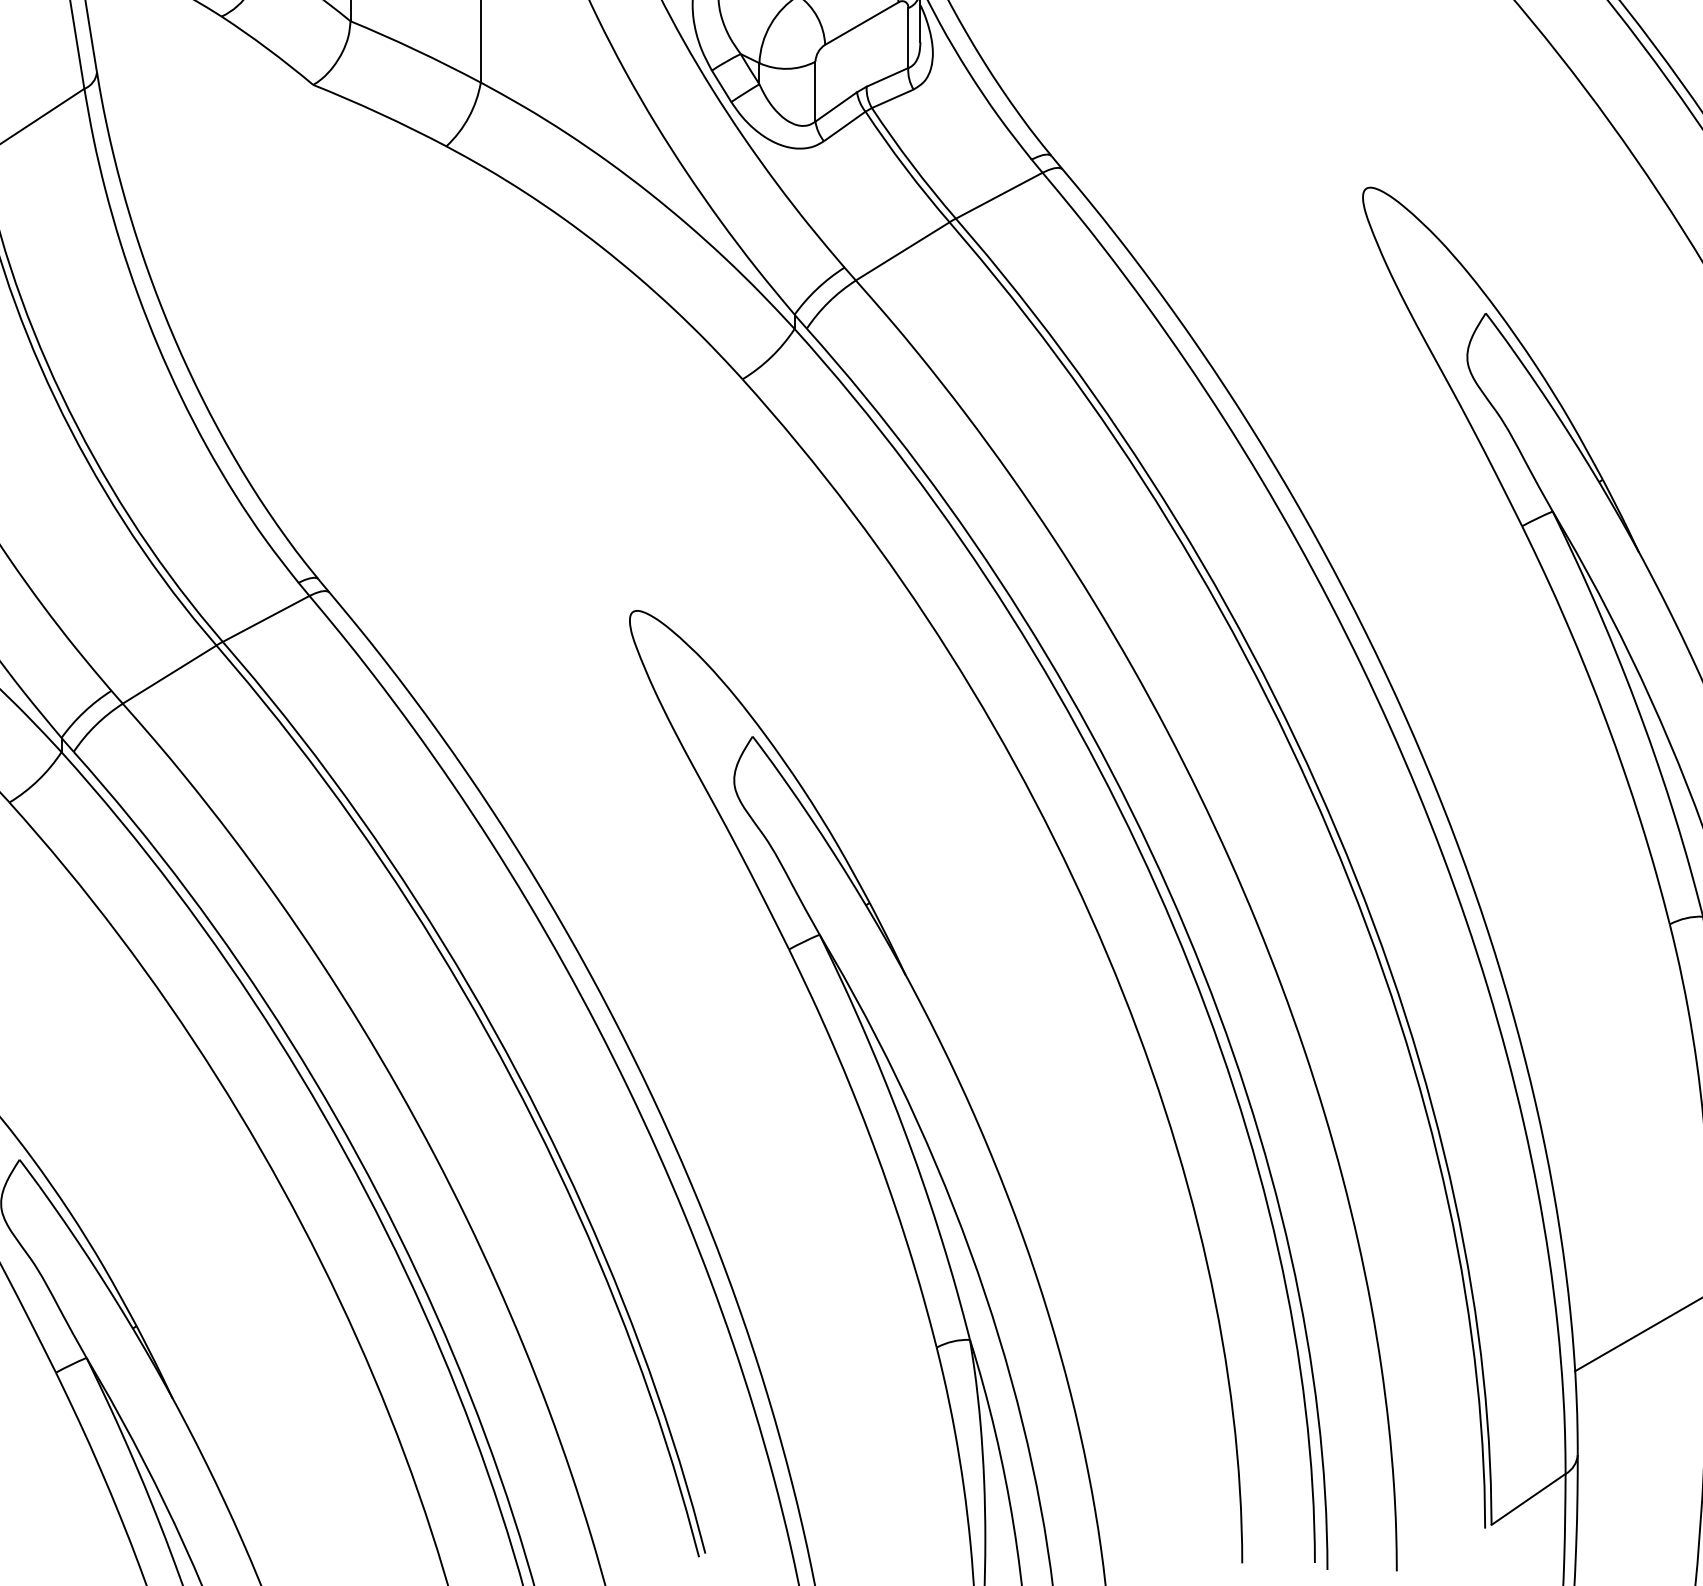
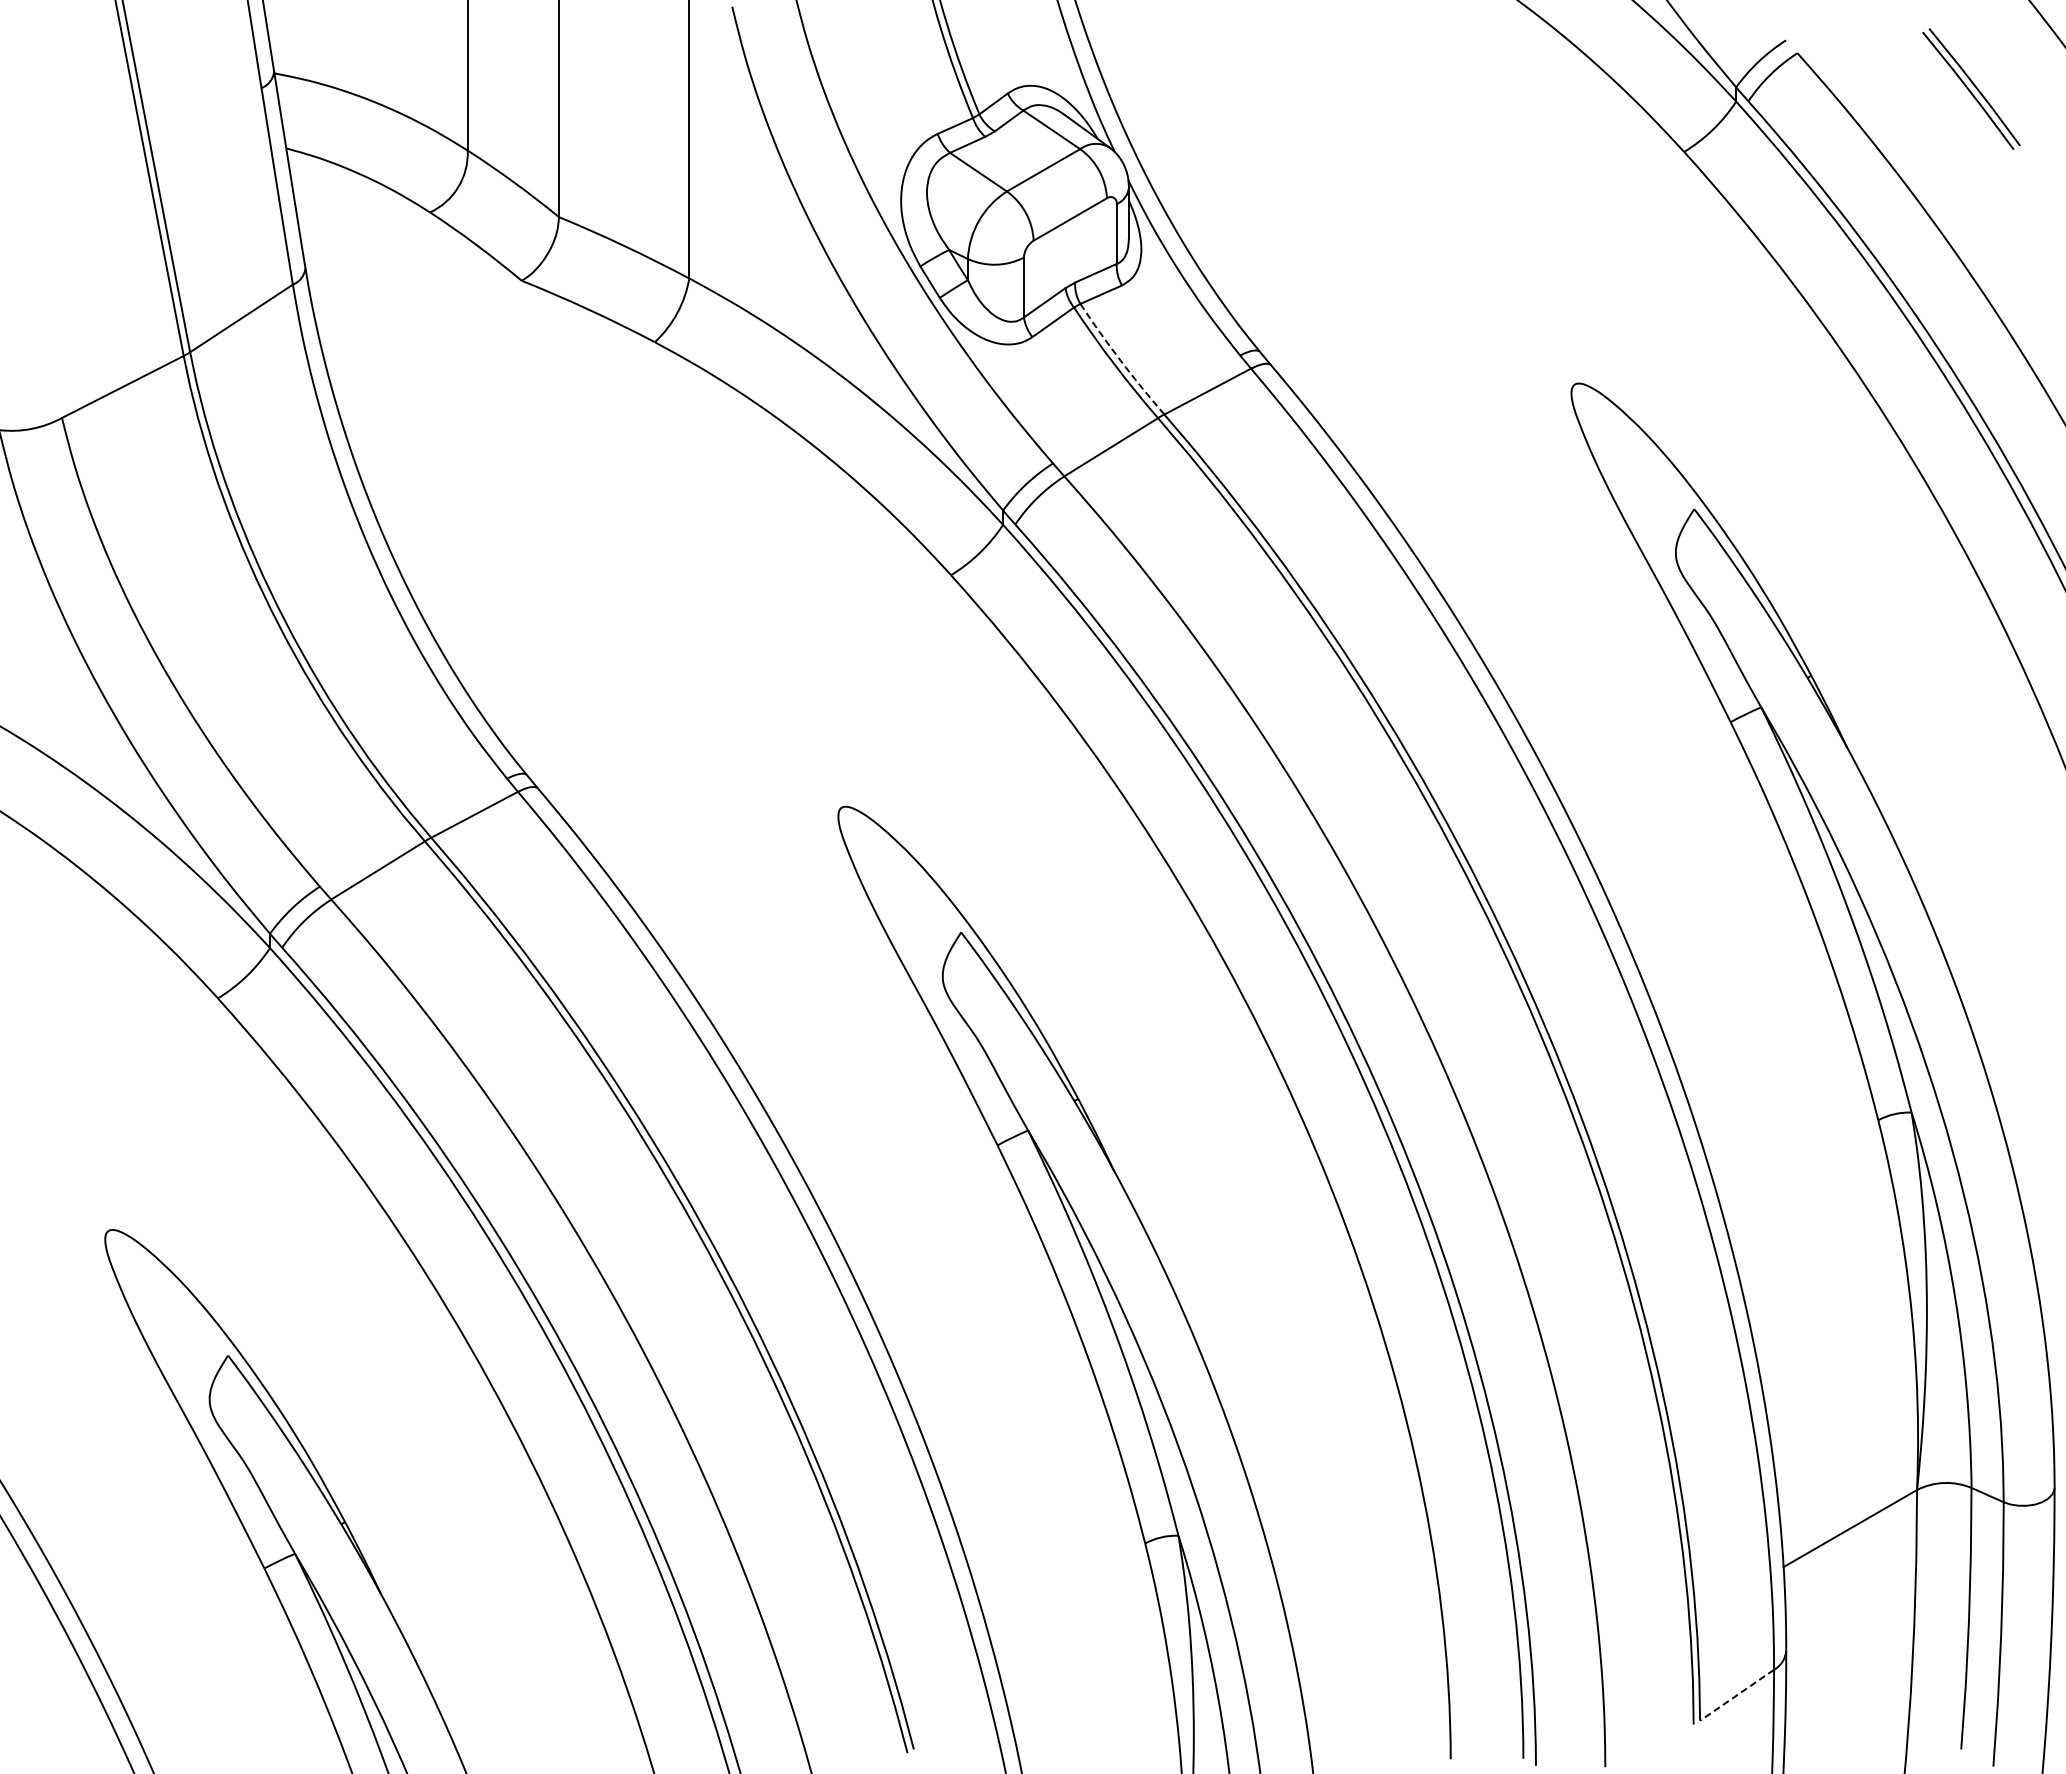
arc: (912, 164) -> (1120, 360), solid -> dashed
line: (1529, 1499) -> (1737, 1695), solid -> dashed

